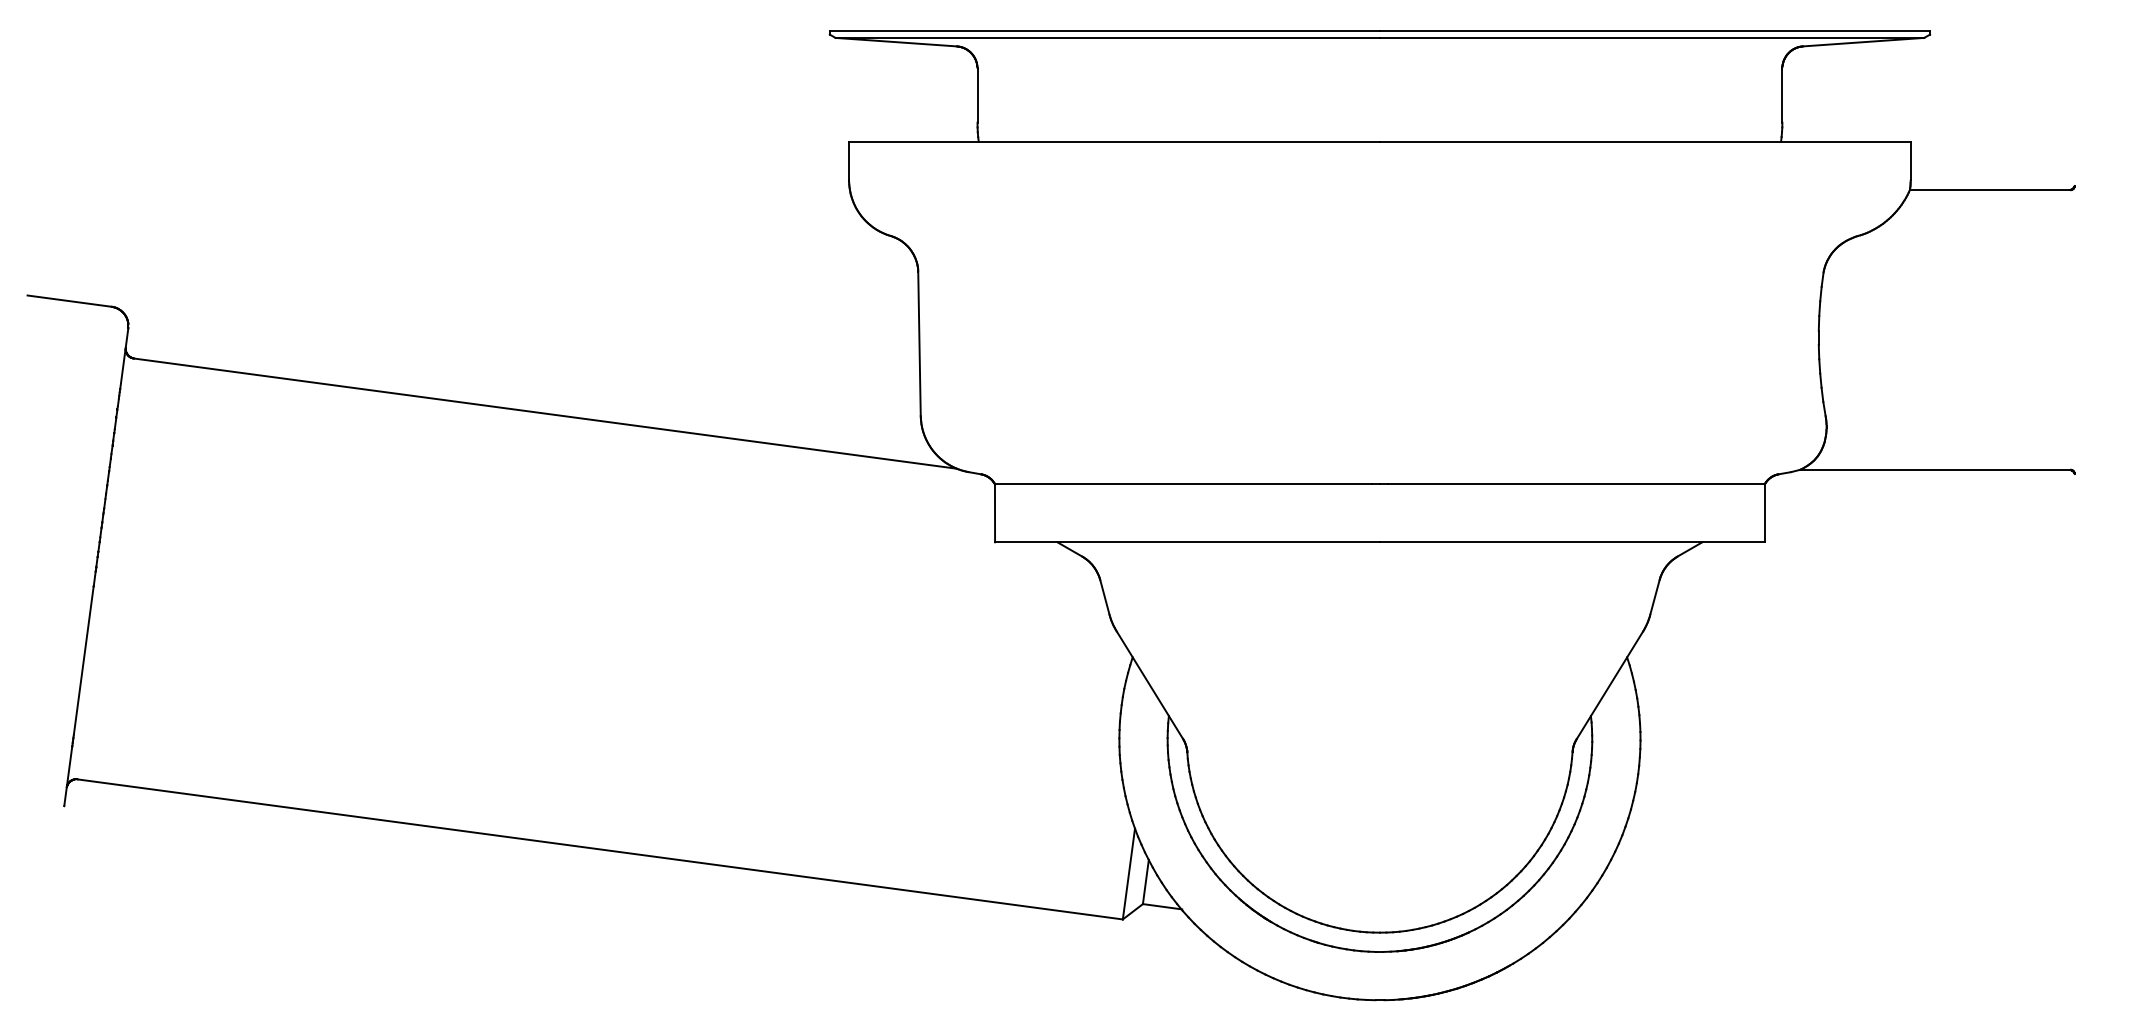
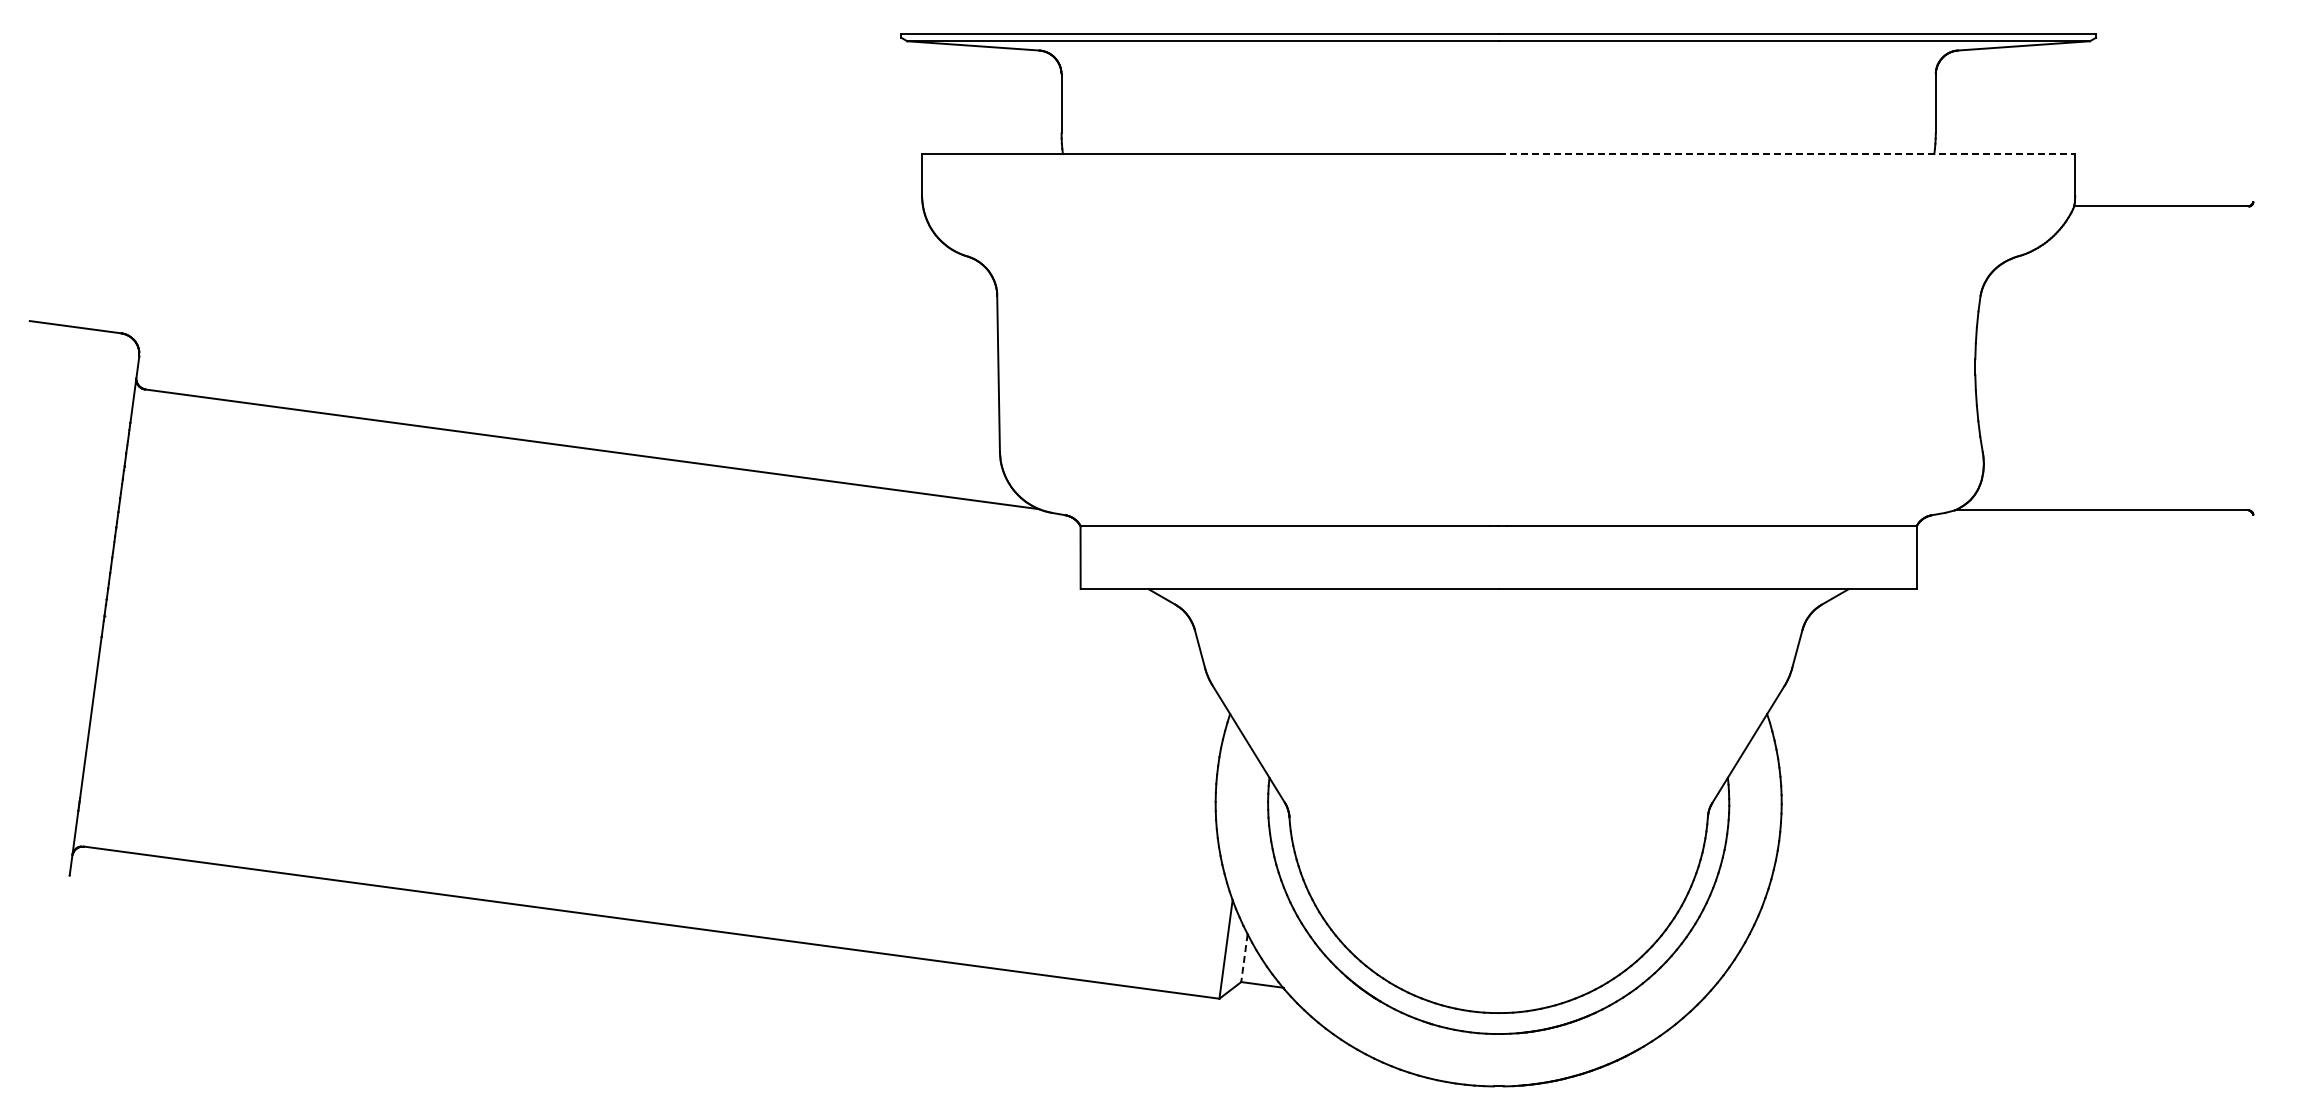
line: (1645, 142) -> (1787, 154), solid -> dashed
line: (1145, 882) -> (1244, 958), solid -> dashed

